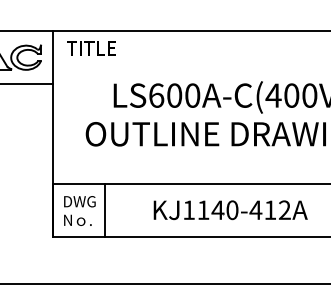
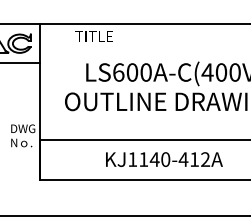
text: (91, 48) -> (94, 36), moved
text: (79, 210) -> (22, 135), moved
line: (105, 210) -> (79, 159), removed
part: (230, 210) -> (164, 159), moved

